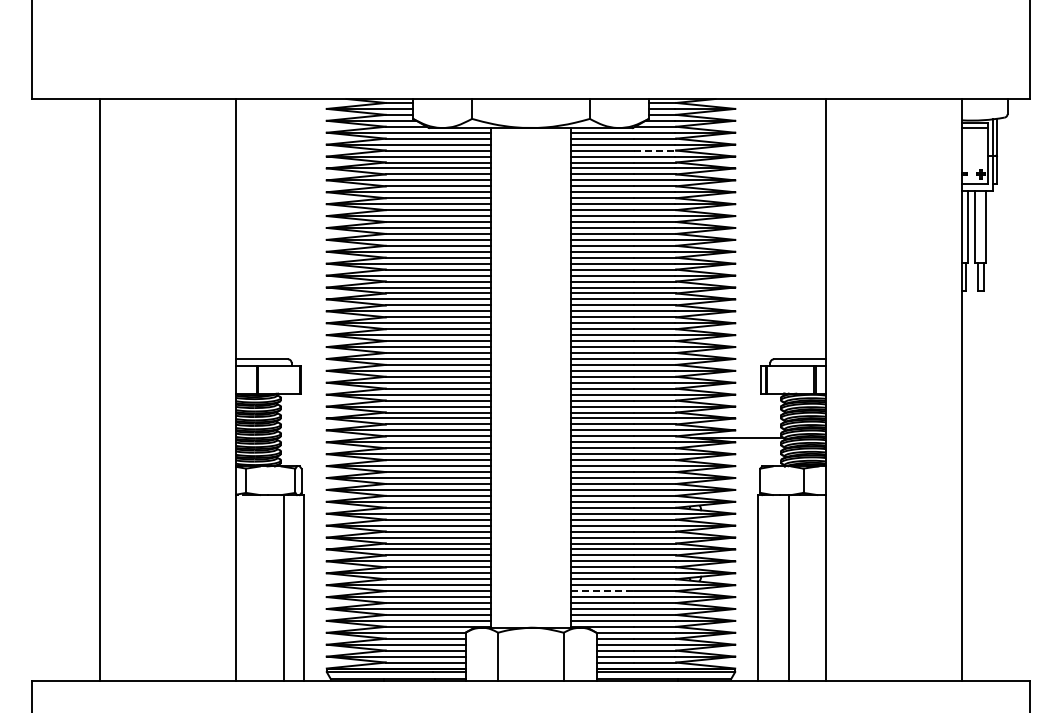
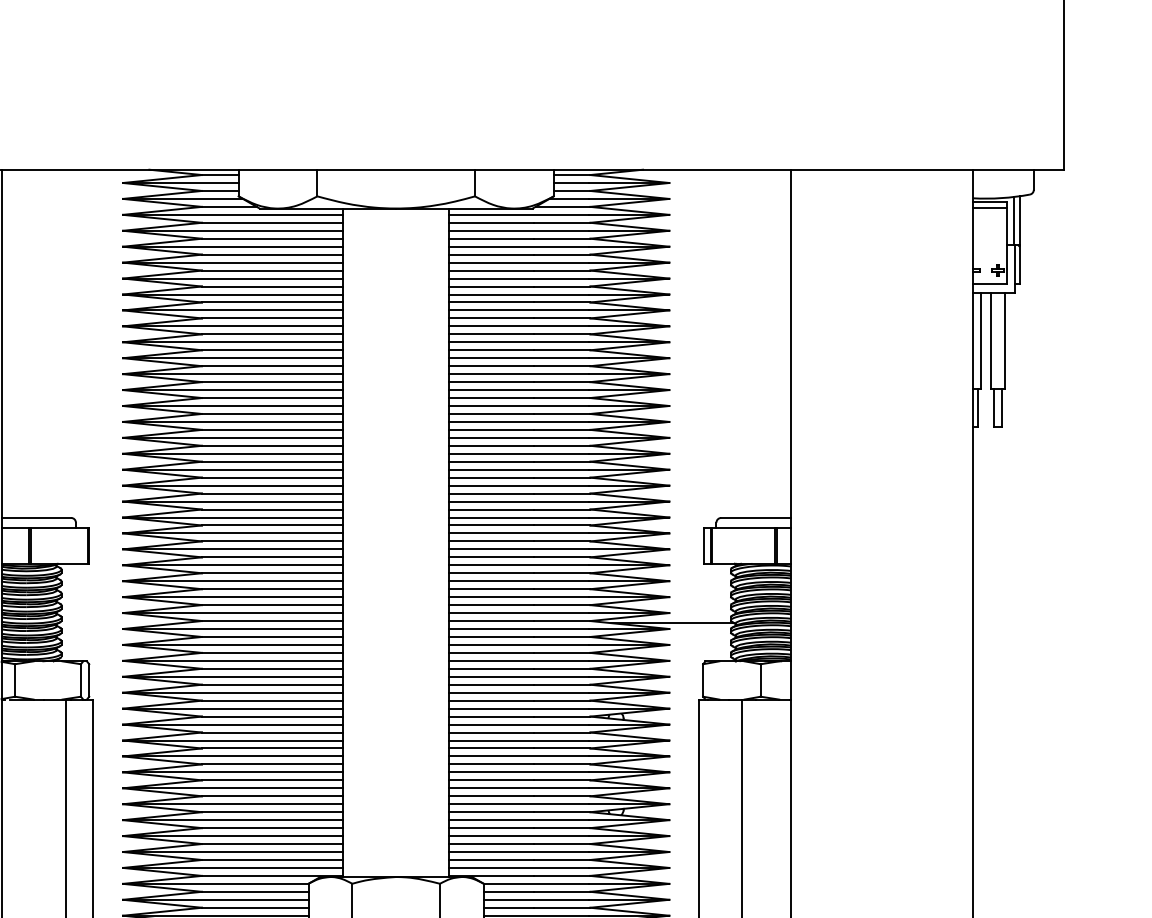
line: (655, 150) -> (562, 238), dashed -> solid
line: (602, 591) -> (491, 828), dashed -> solid

